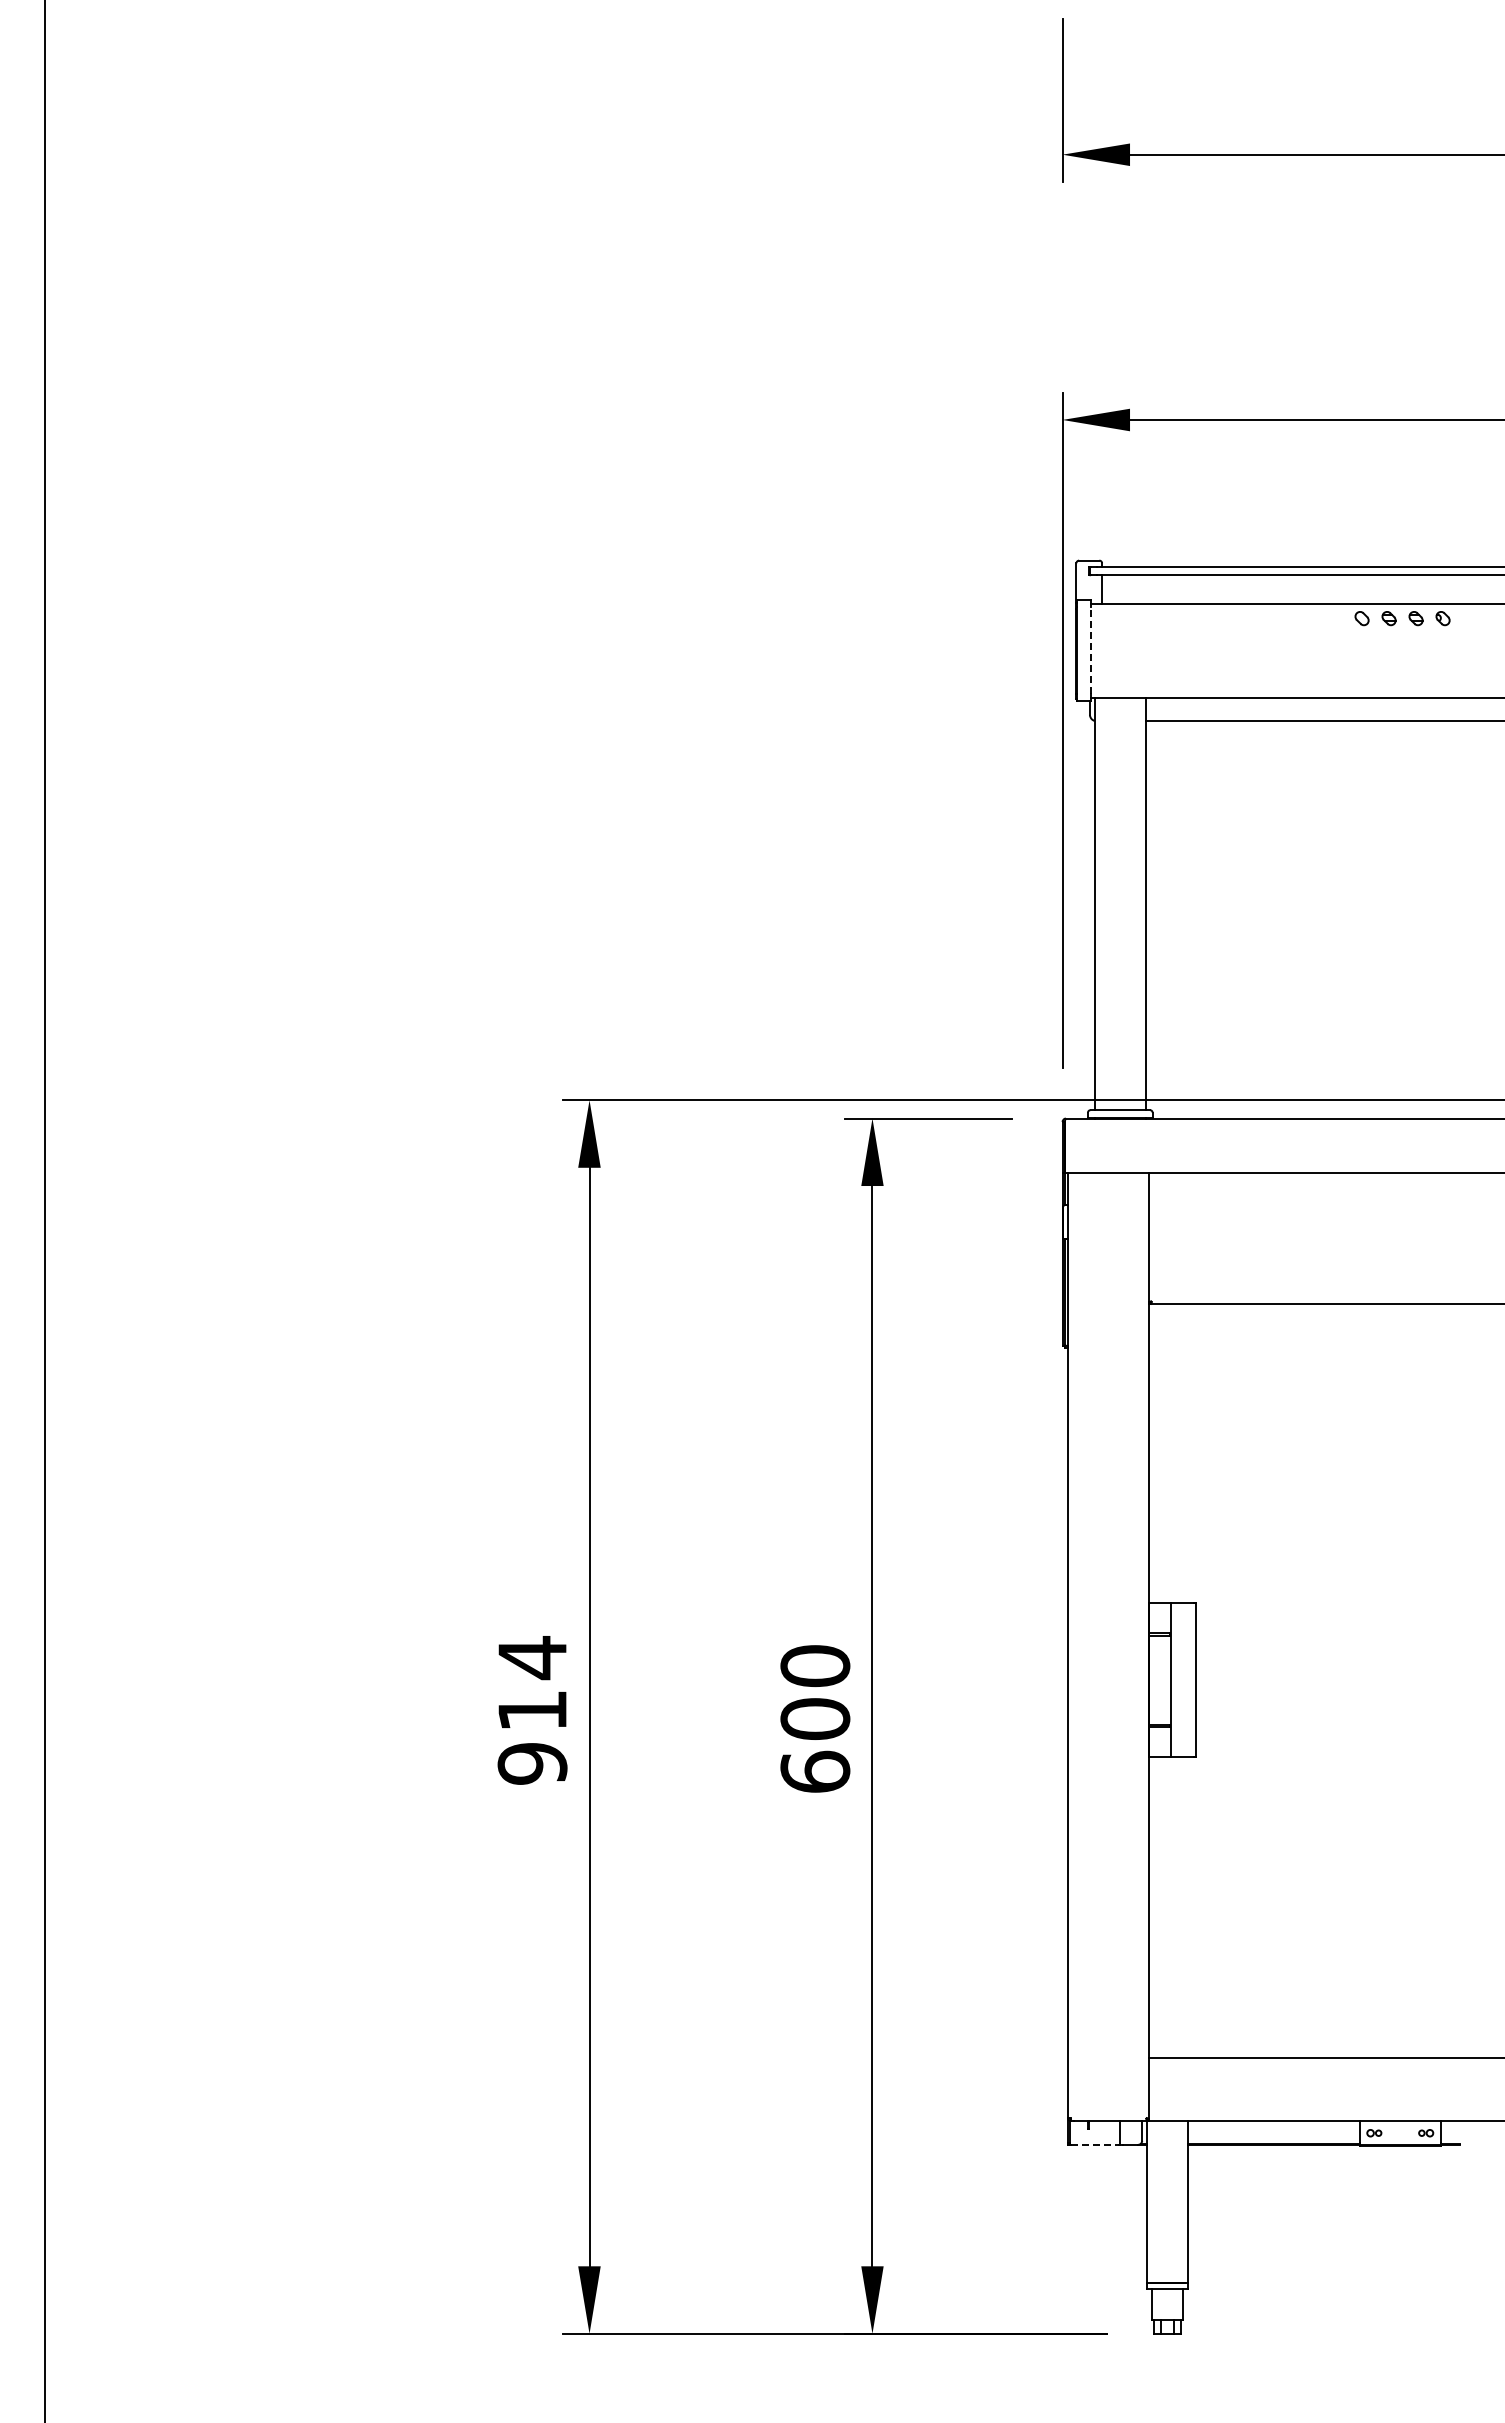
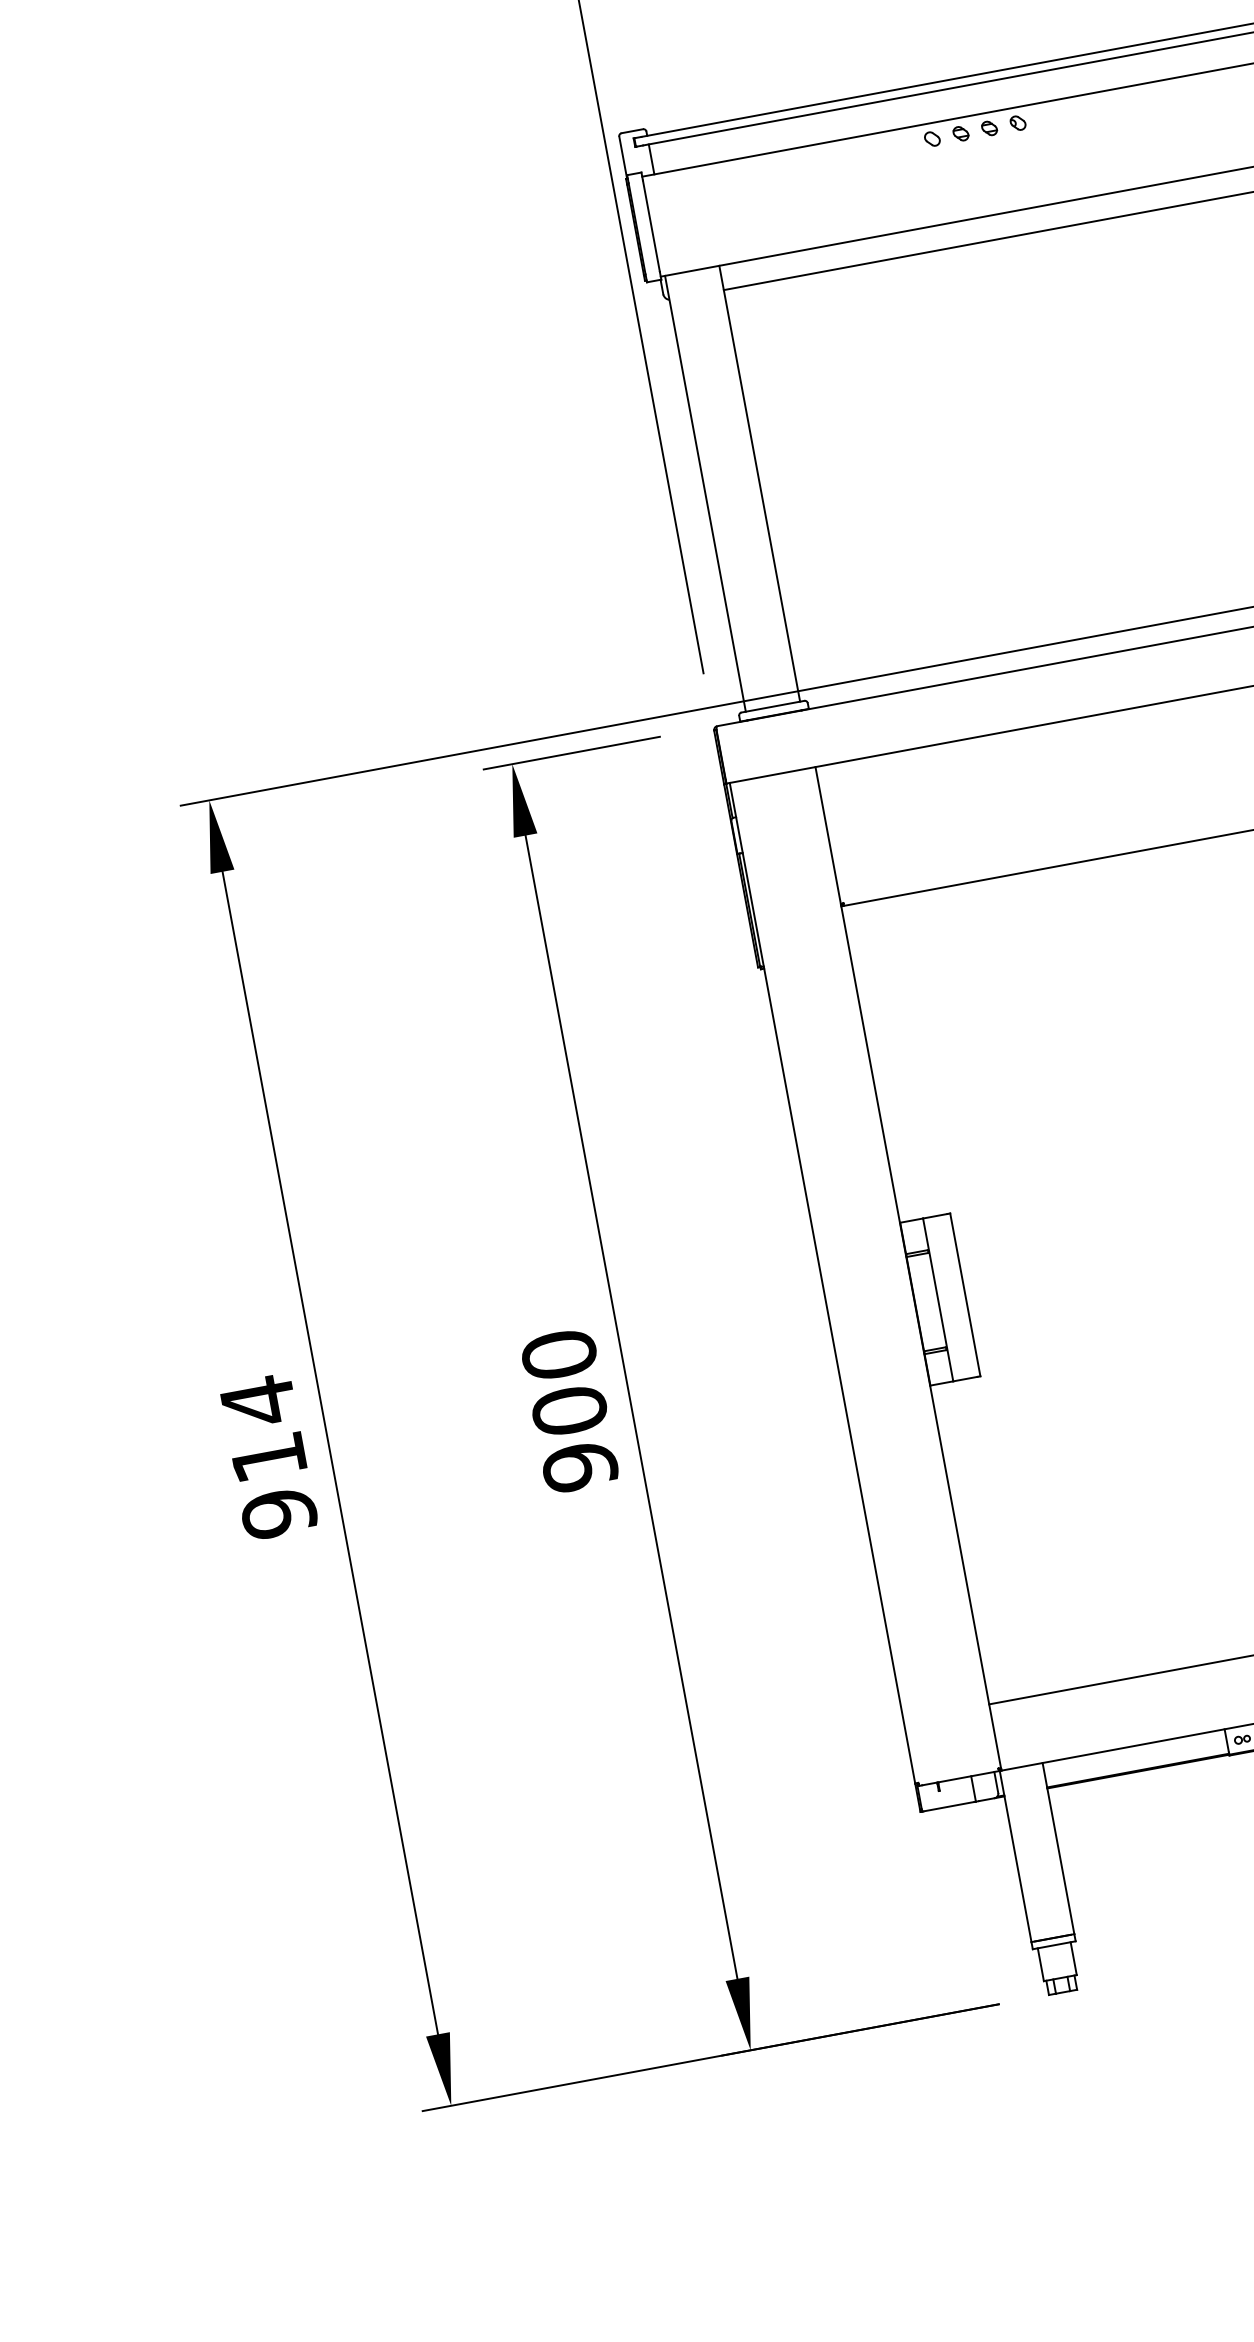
line: (1090, 650) -> (651, 226), dashed -> solid
text: (815, 1771) -> (580, 1466), 600 -> 900
line: (1095, 2144) -> (949, 1806), dashed -> solid

